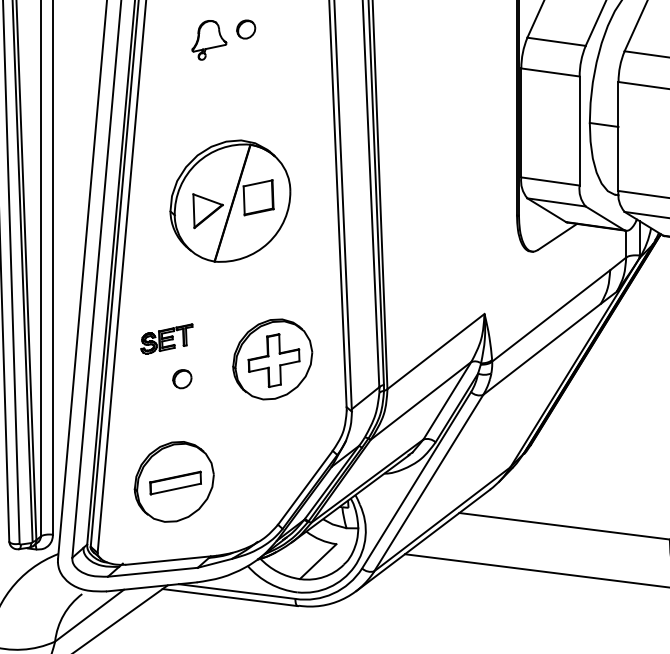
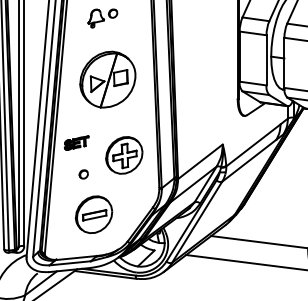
part: (229, 200) -> (107, 79), moved
part: (166, 337) -> (76, 142), moved
part: (273, 359) -> (124, 155), moved
part: (173, 481) -> (93, 214), moved

